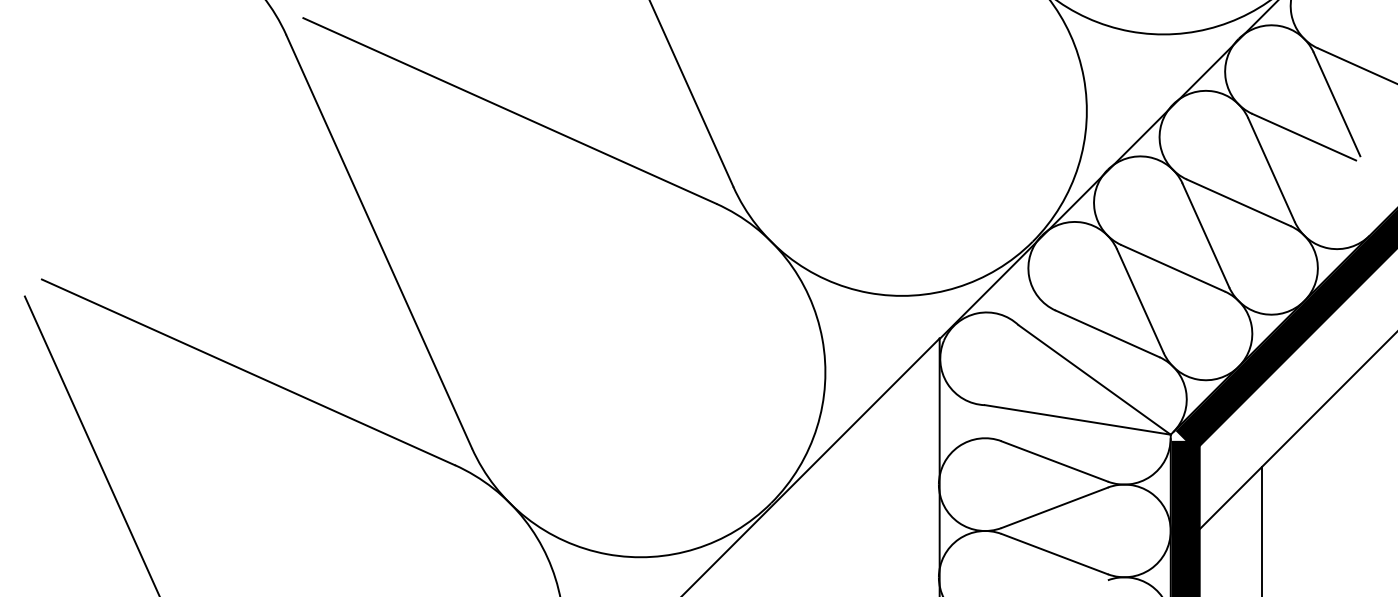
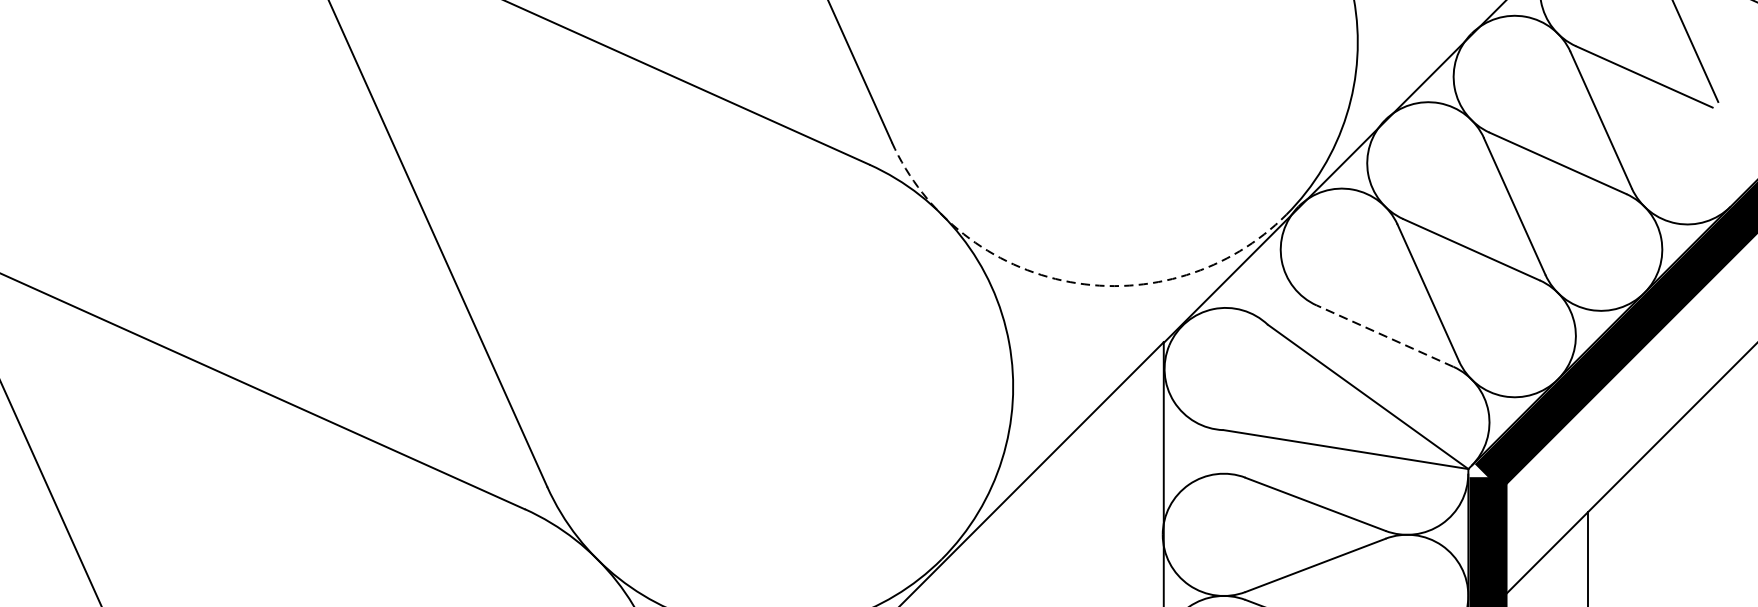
arc: (868, 292) -> (1069, 281), solid -> dashed
line: (1107, 333) -> (1385, 335), solid -> dashed

